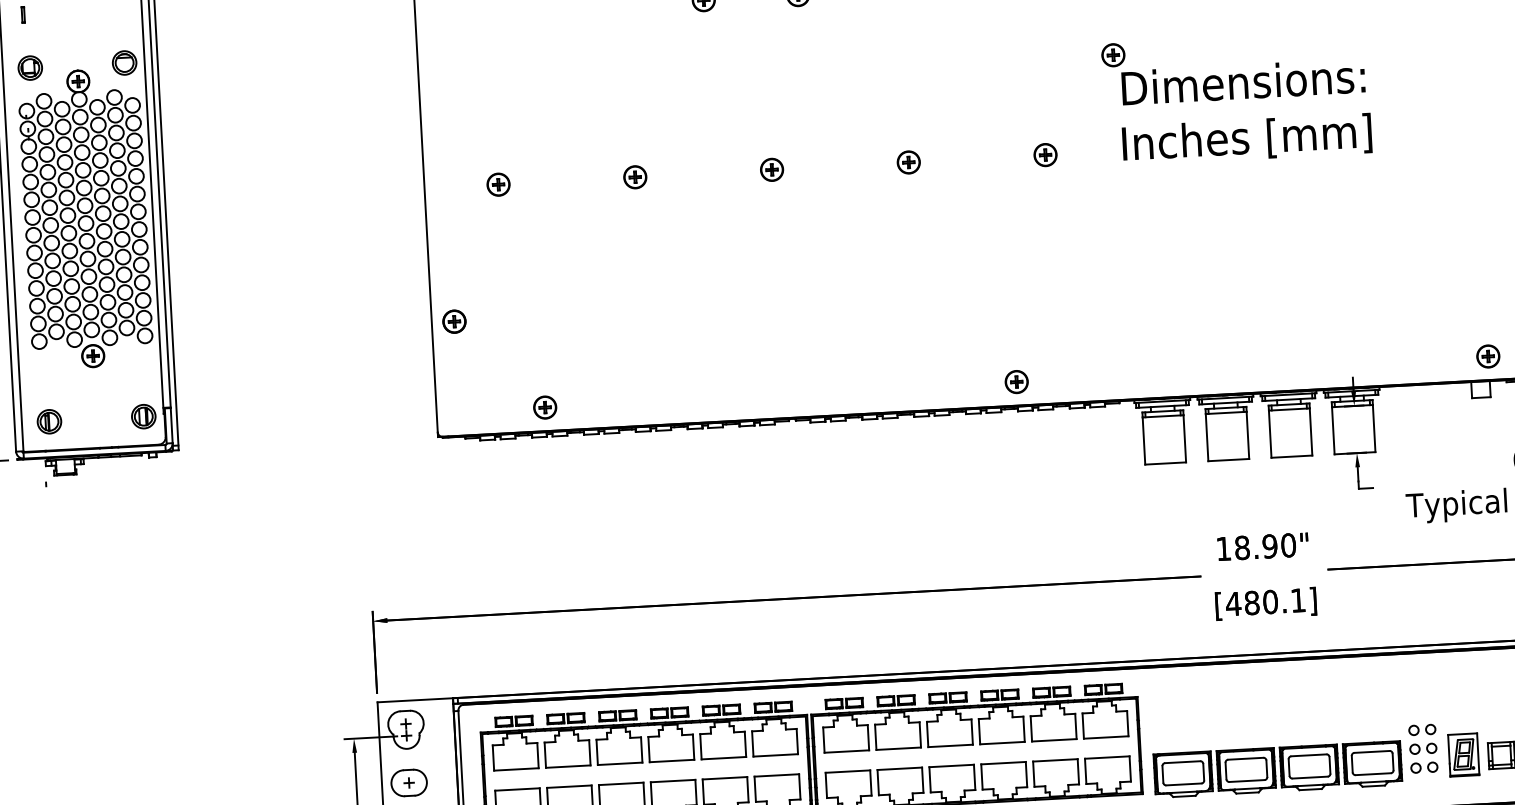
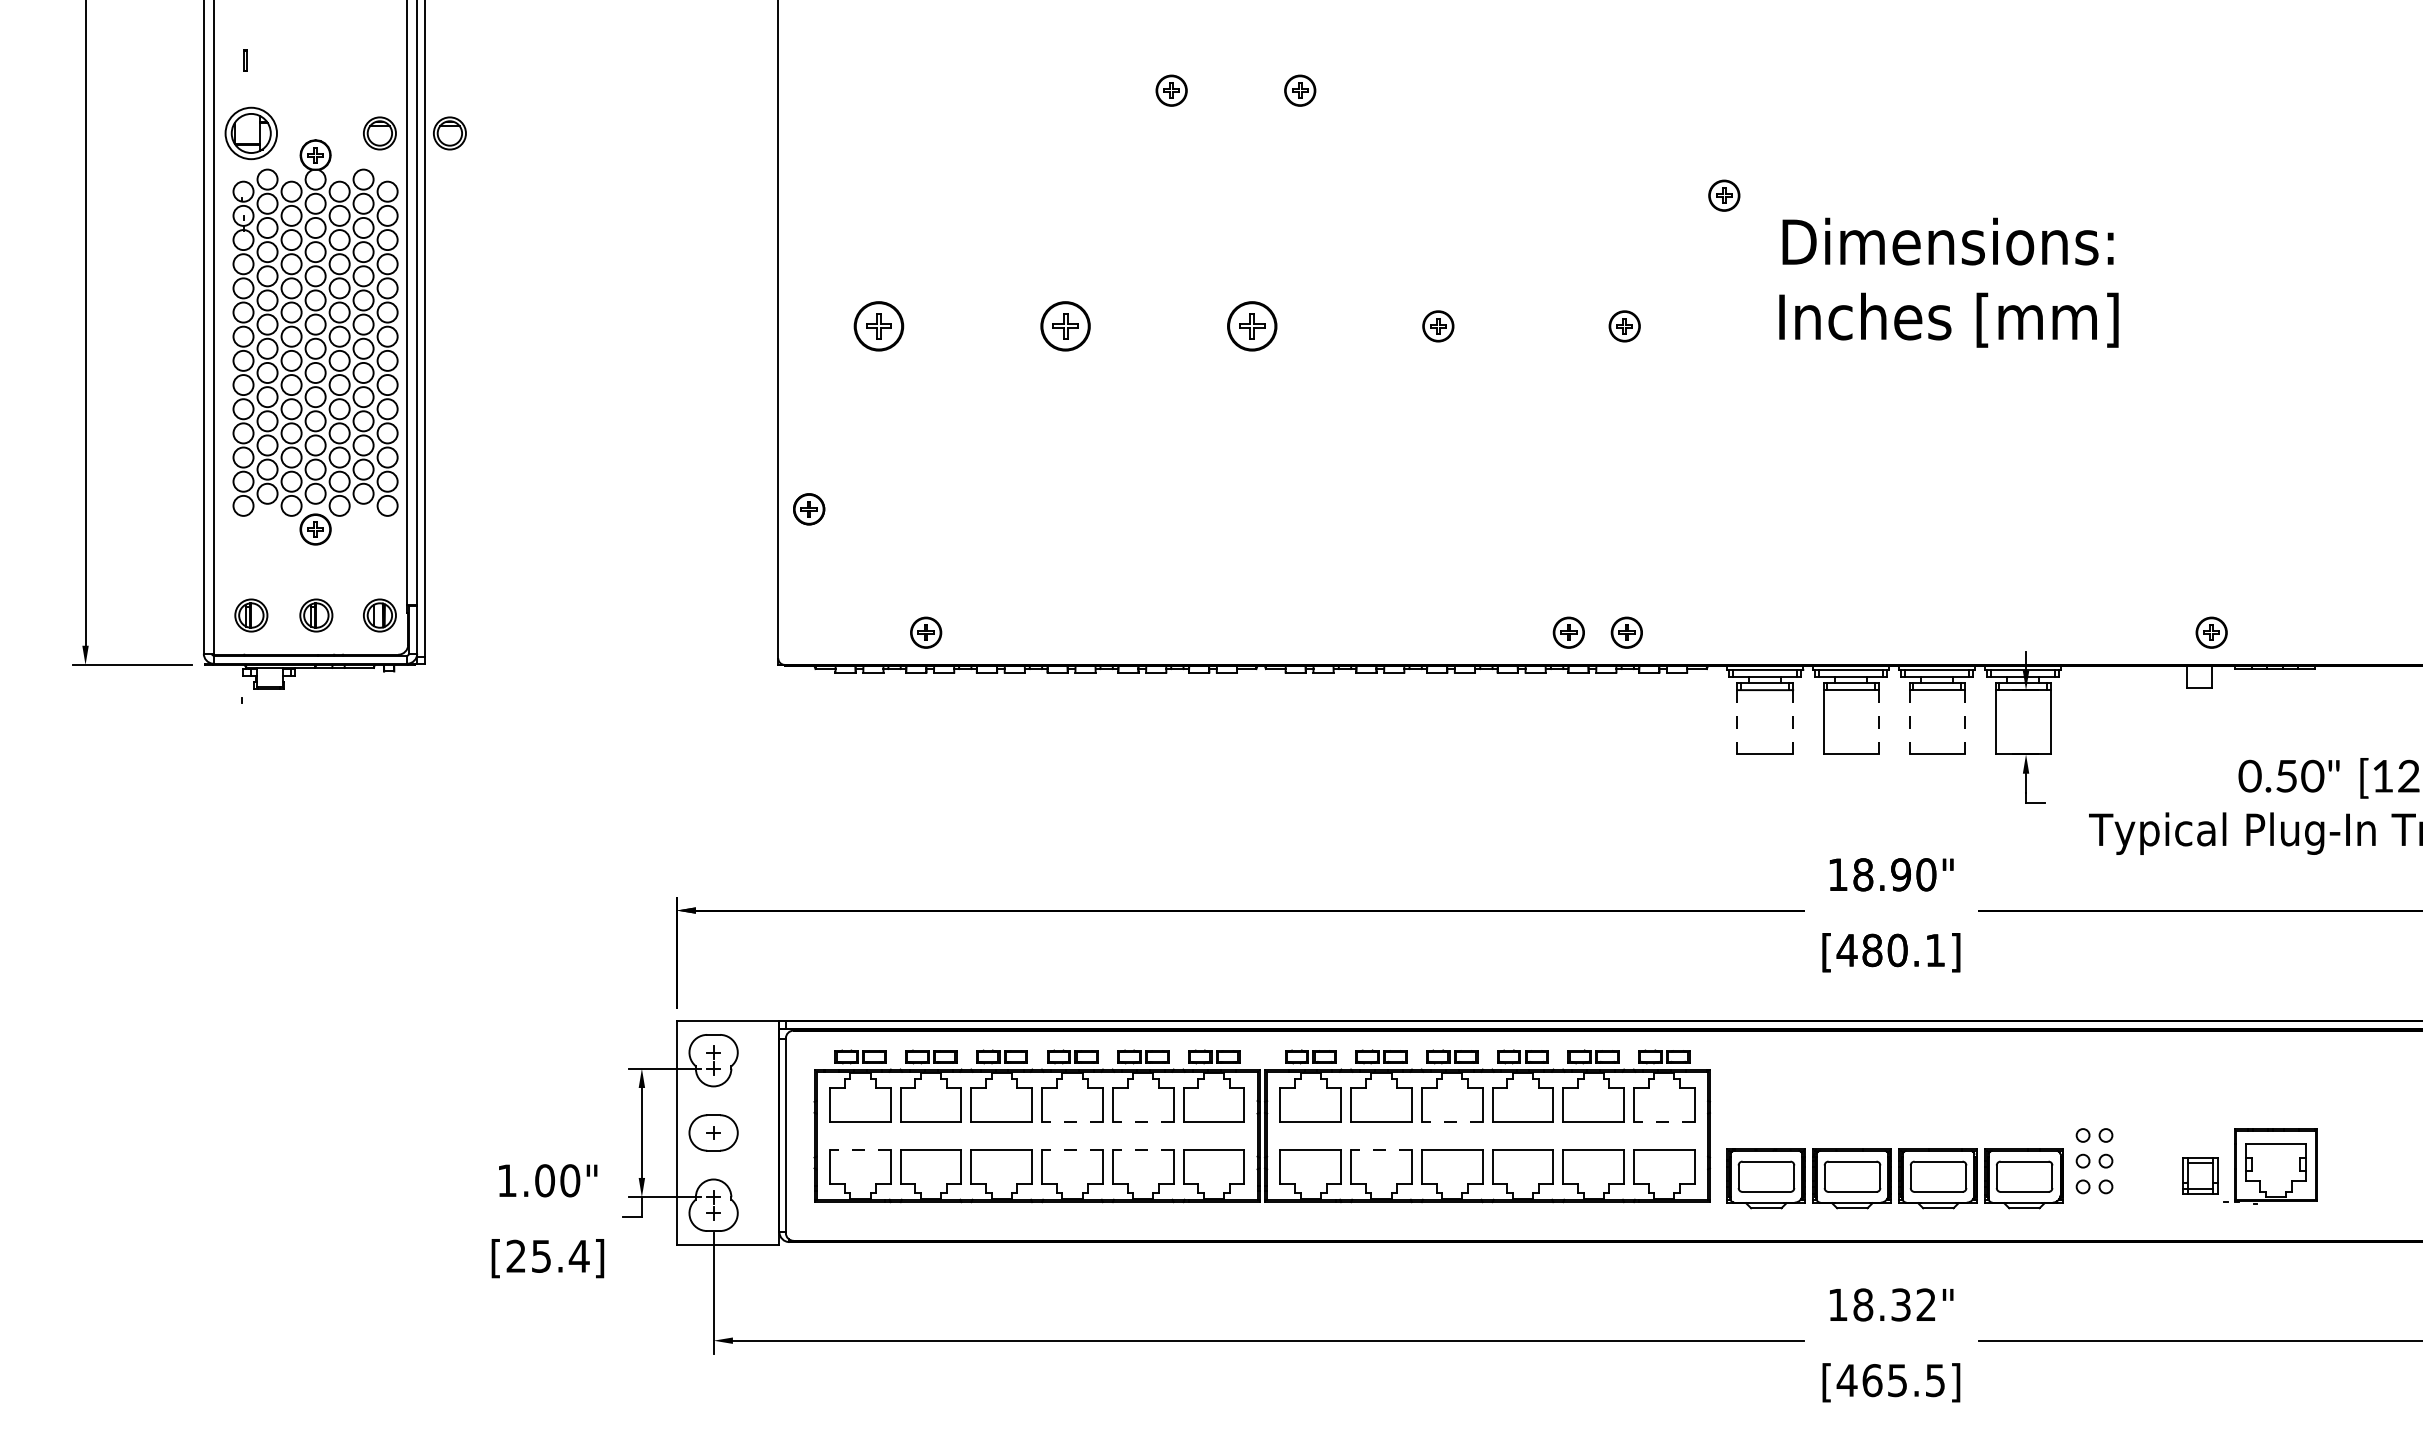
part: (175, 60) -> (449, 133), added
part: (30, 68) -> (251, 133), size x1.6
text: (1245, 111) -> (1948, 282), moved
part: (771, 169) -> (1251, 326), size x1.6
part: (635, 177) -> (1065, 326), size x1.6
part: (498, 184) -> (879, 326), size x1.6
part: (1058, 379) -> (1626, 632), added
part: (97, 419) -> (316, 615), added
line: (1311, 432) -> (1965, 722), solid -> dashed
line: (1270, 434) -> (1909, 722), solid -> dashed
line: (1248, 435) -> (1879, 722), solid -> dashed
line: (1185, 438) -> (1793, 722), solid -> dashed
line: (1144, 441) -> (1737, 722), solid -> dashed
line: (1105, 737) -> (1663, 1122), solid -> dashed
line: (950, 746) -> (1451, 1122), solid -> dashed
part: (1463, 754) -> (2148, 1172), removed
line: (723, 758) -> (1142, 1122), solid -> dashed
line: (671, 761) -> (1071, 1122), solid -> dashed
line: (899, 768) -> (1381, 1149), solid -> dashed
line: (724, 778) -> (1142, 1149), solid -> dashed
line: (672, 780) -> (1071, 1149), solid -> dashed
line: (516, 789) -> (859, 1149), solid -> dashed

